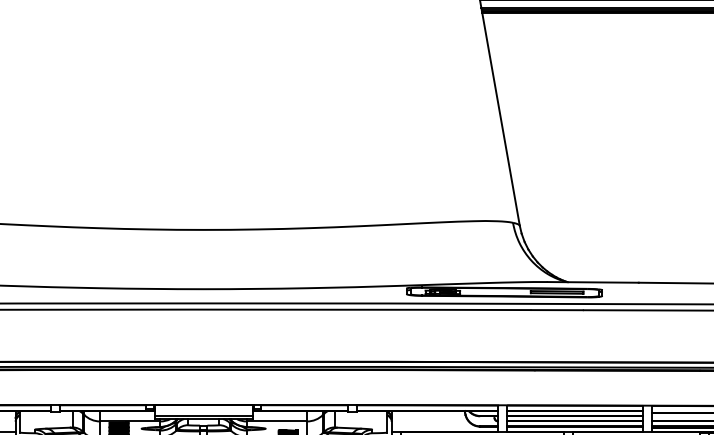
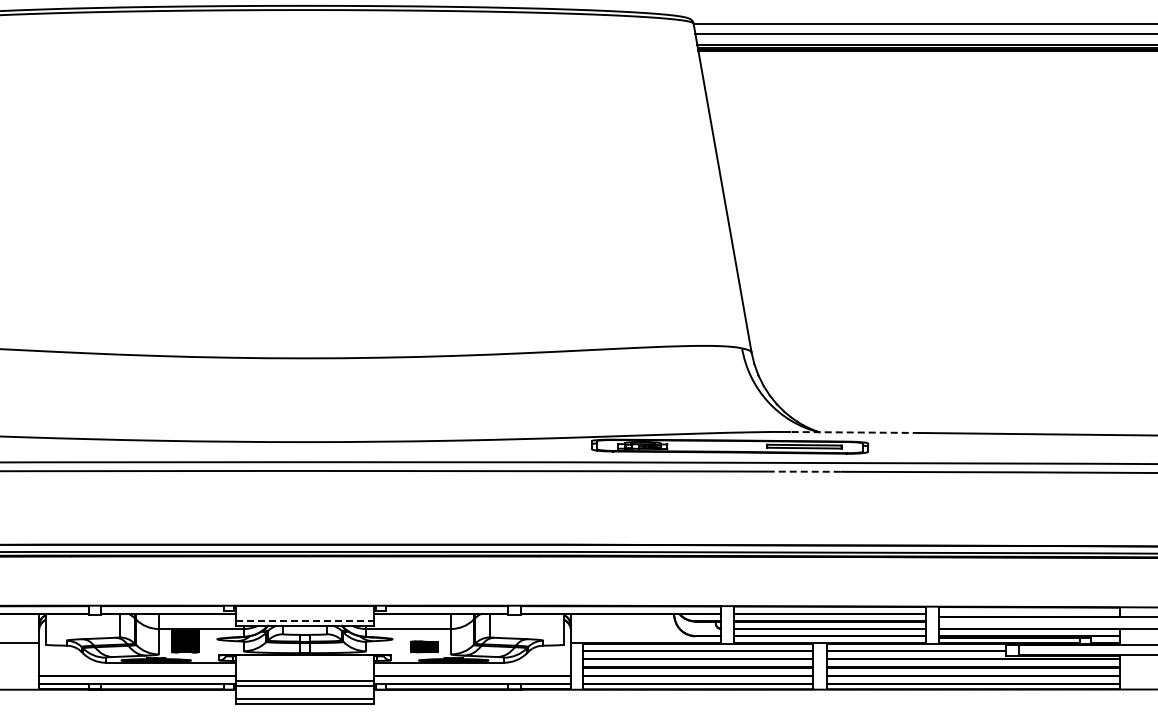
line: (592, 282) -> (854, 432), solid -> dashed
line: (556, 309) -> (803, 471), solid -> dashed
line: (204, 415) -> (305, 620), solid -> dashed

